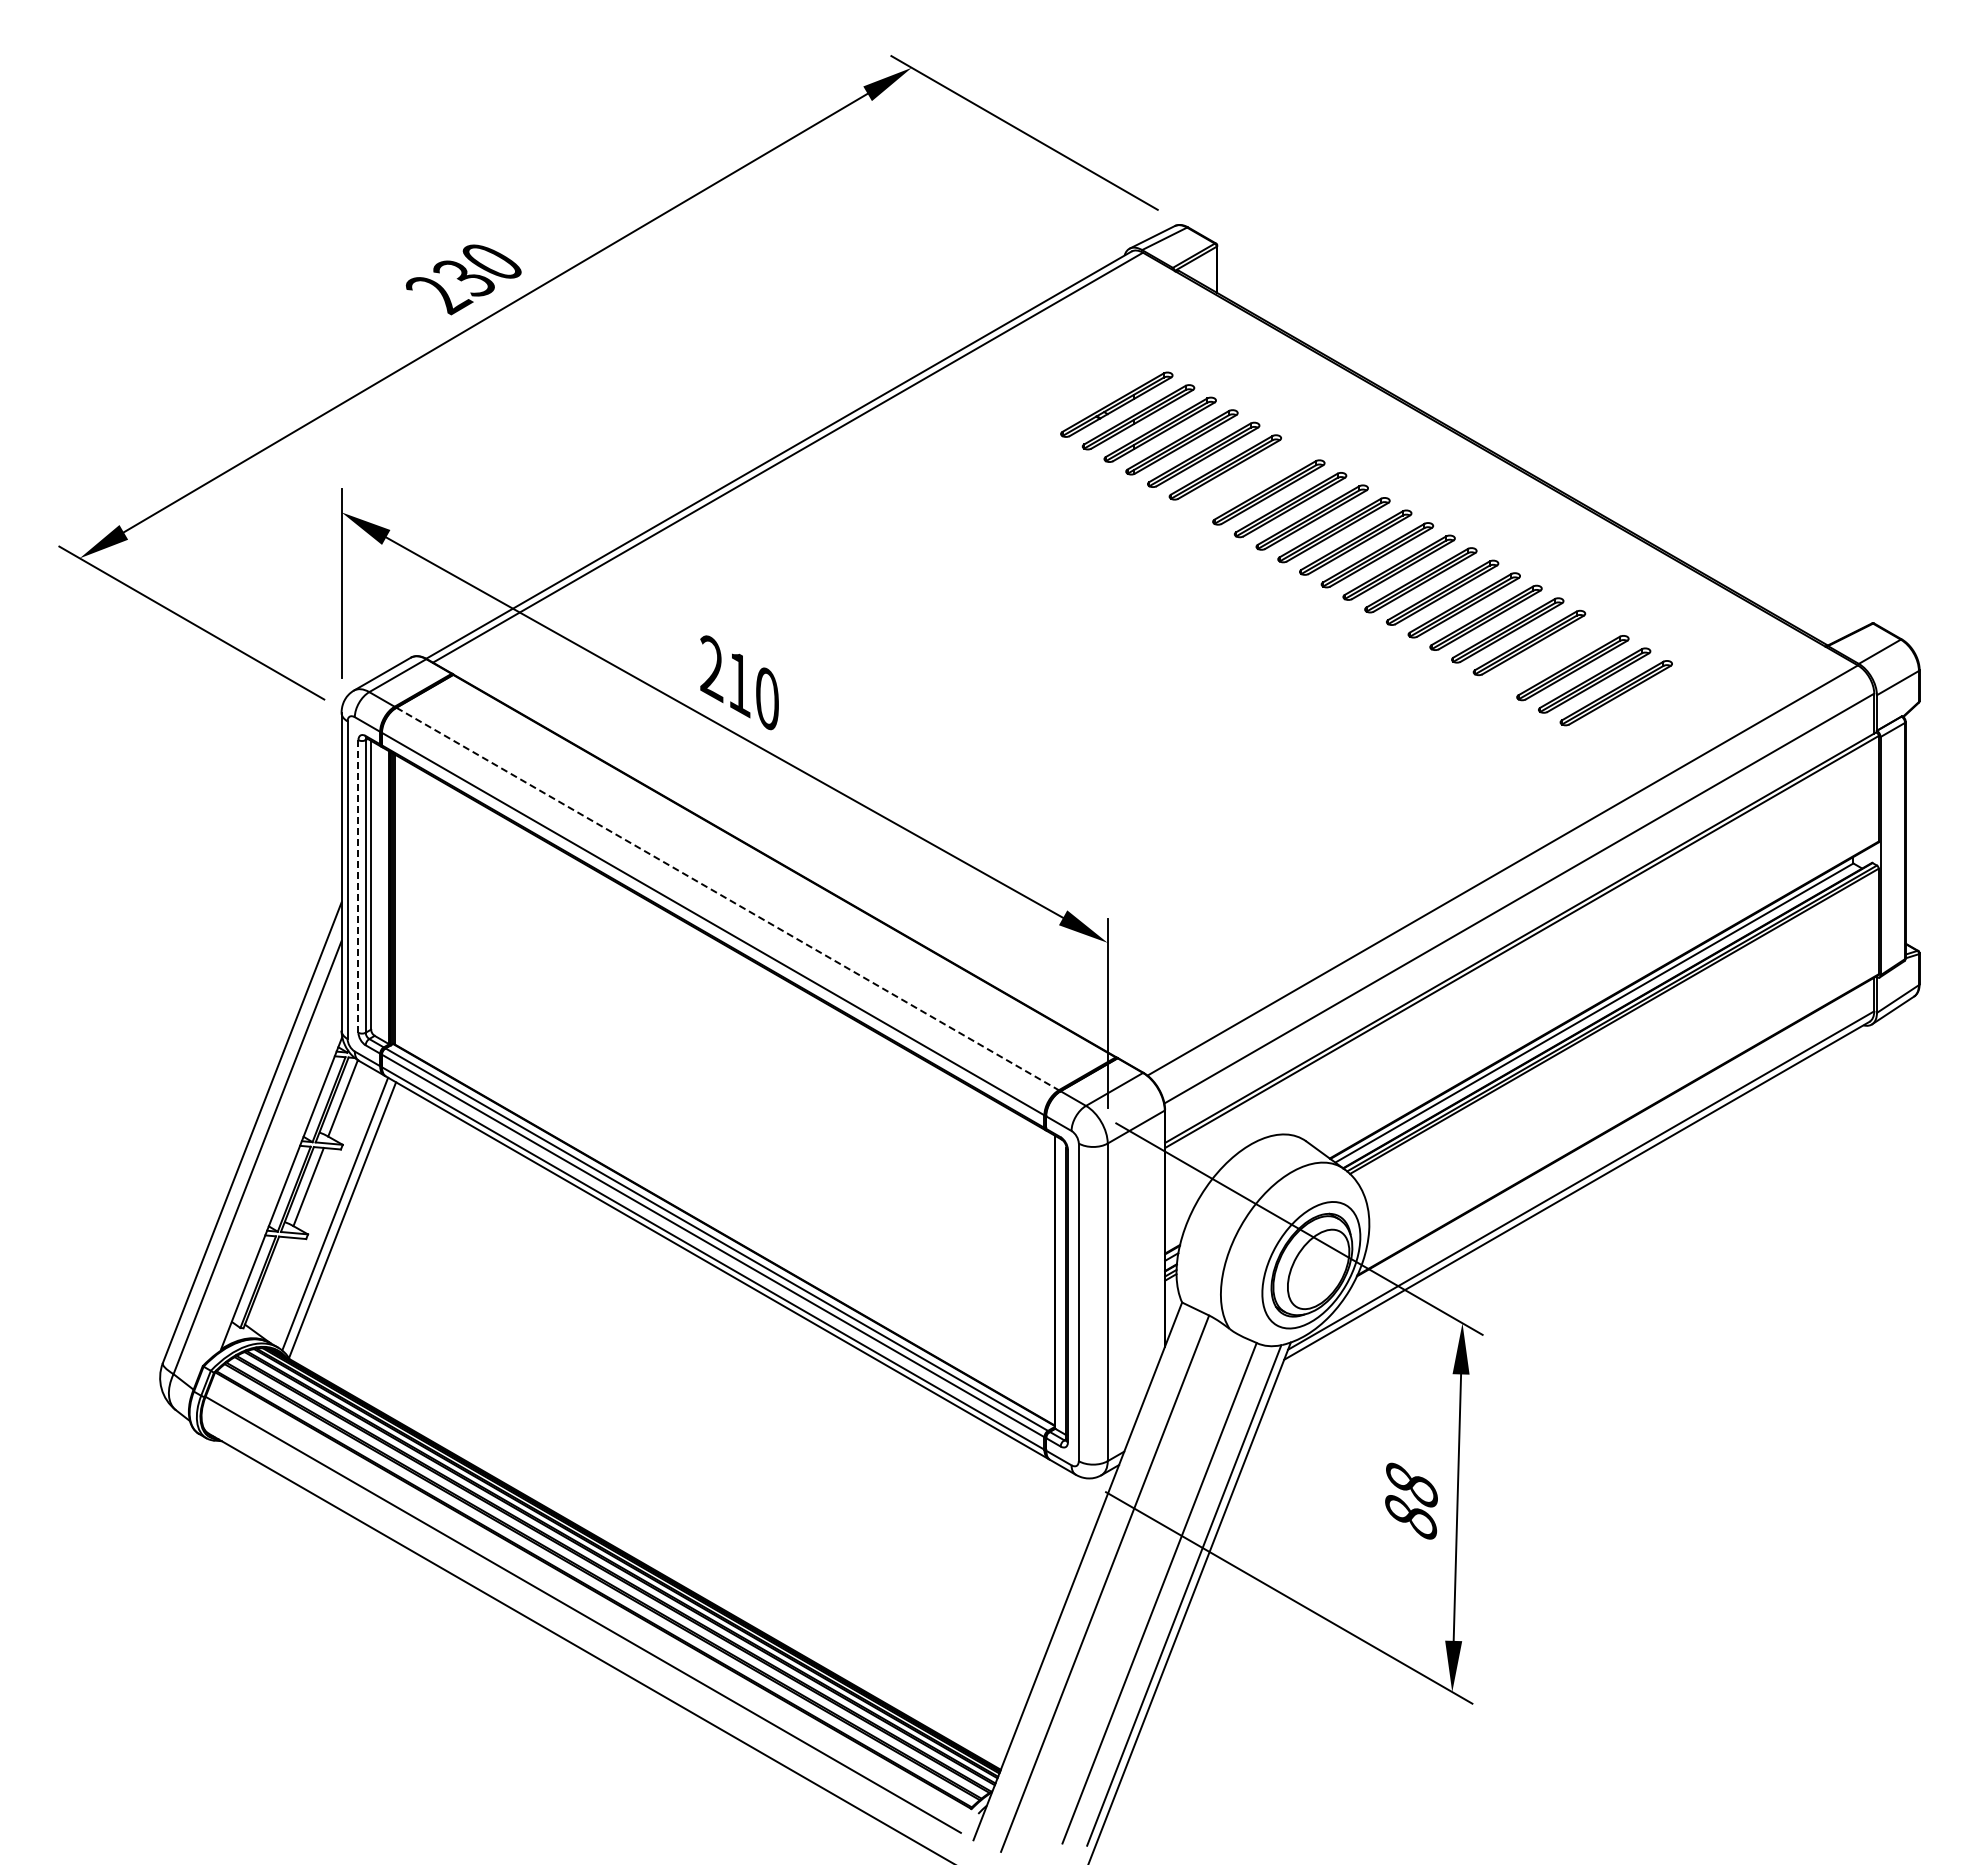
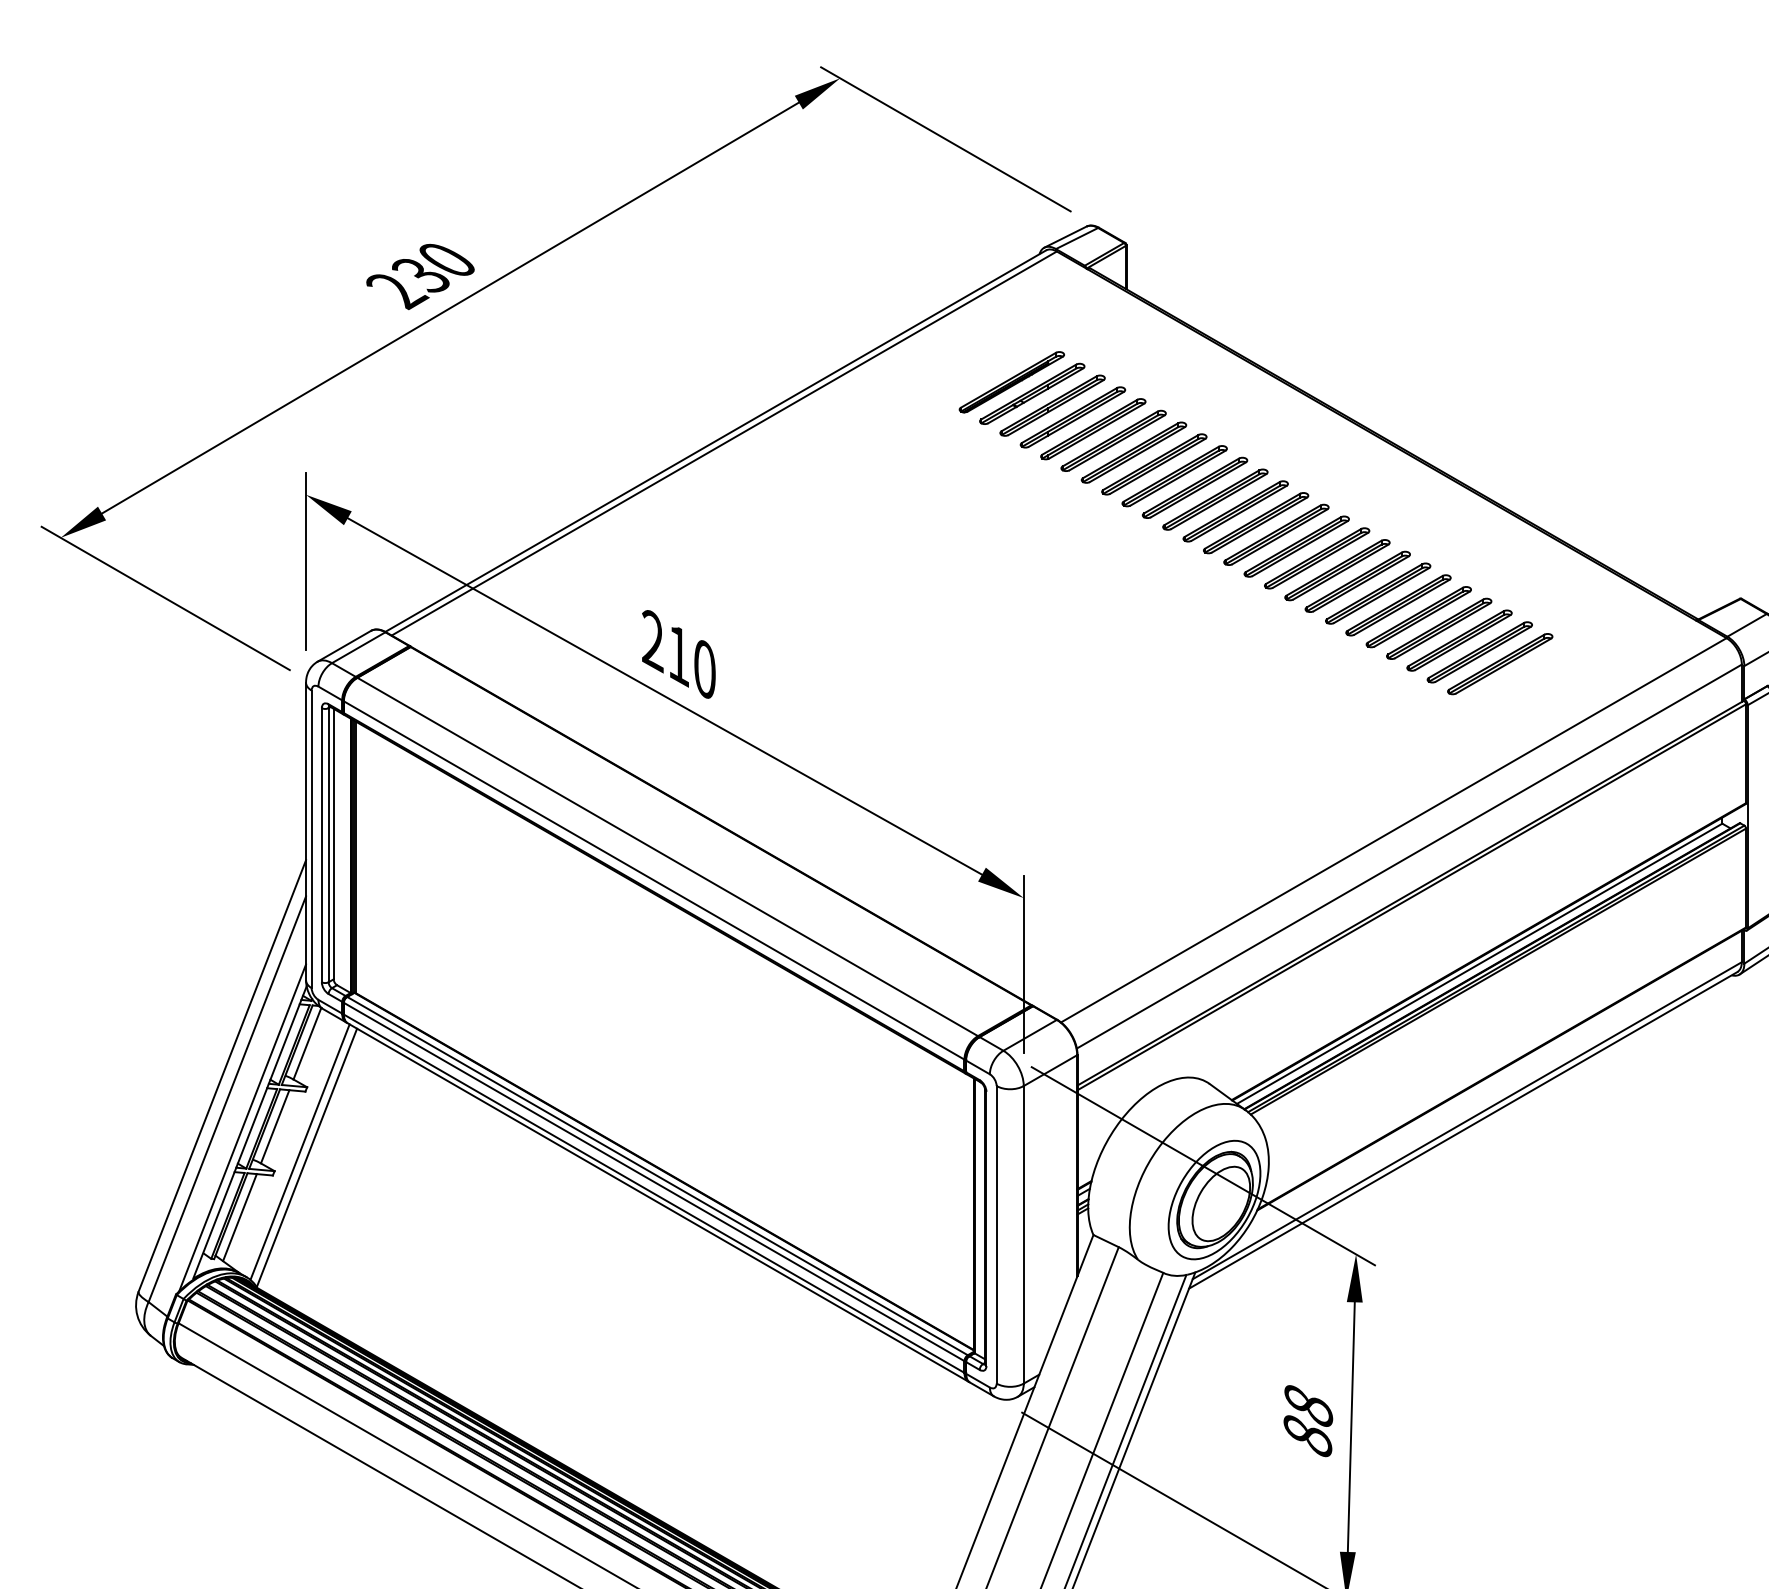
part: (1094, 392) -> (1011, 382), added
part: (1246, 479) -> (1153, 463), added
part: (1550, 655) -> (1438, 628), added
line: (358, 886) -> (321, 845), dashed -> solid
line: (728, 899) -> (668, 857), dashed -> solid
line: (273, 1187) -> (242, 1127), added
line: (271, 1283) -> (240, 1217), added

